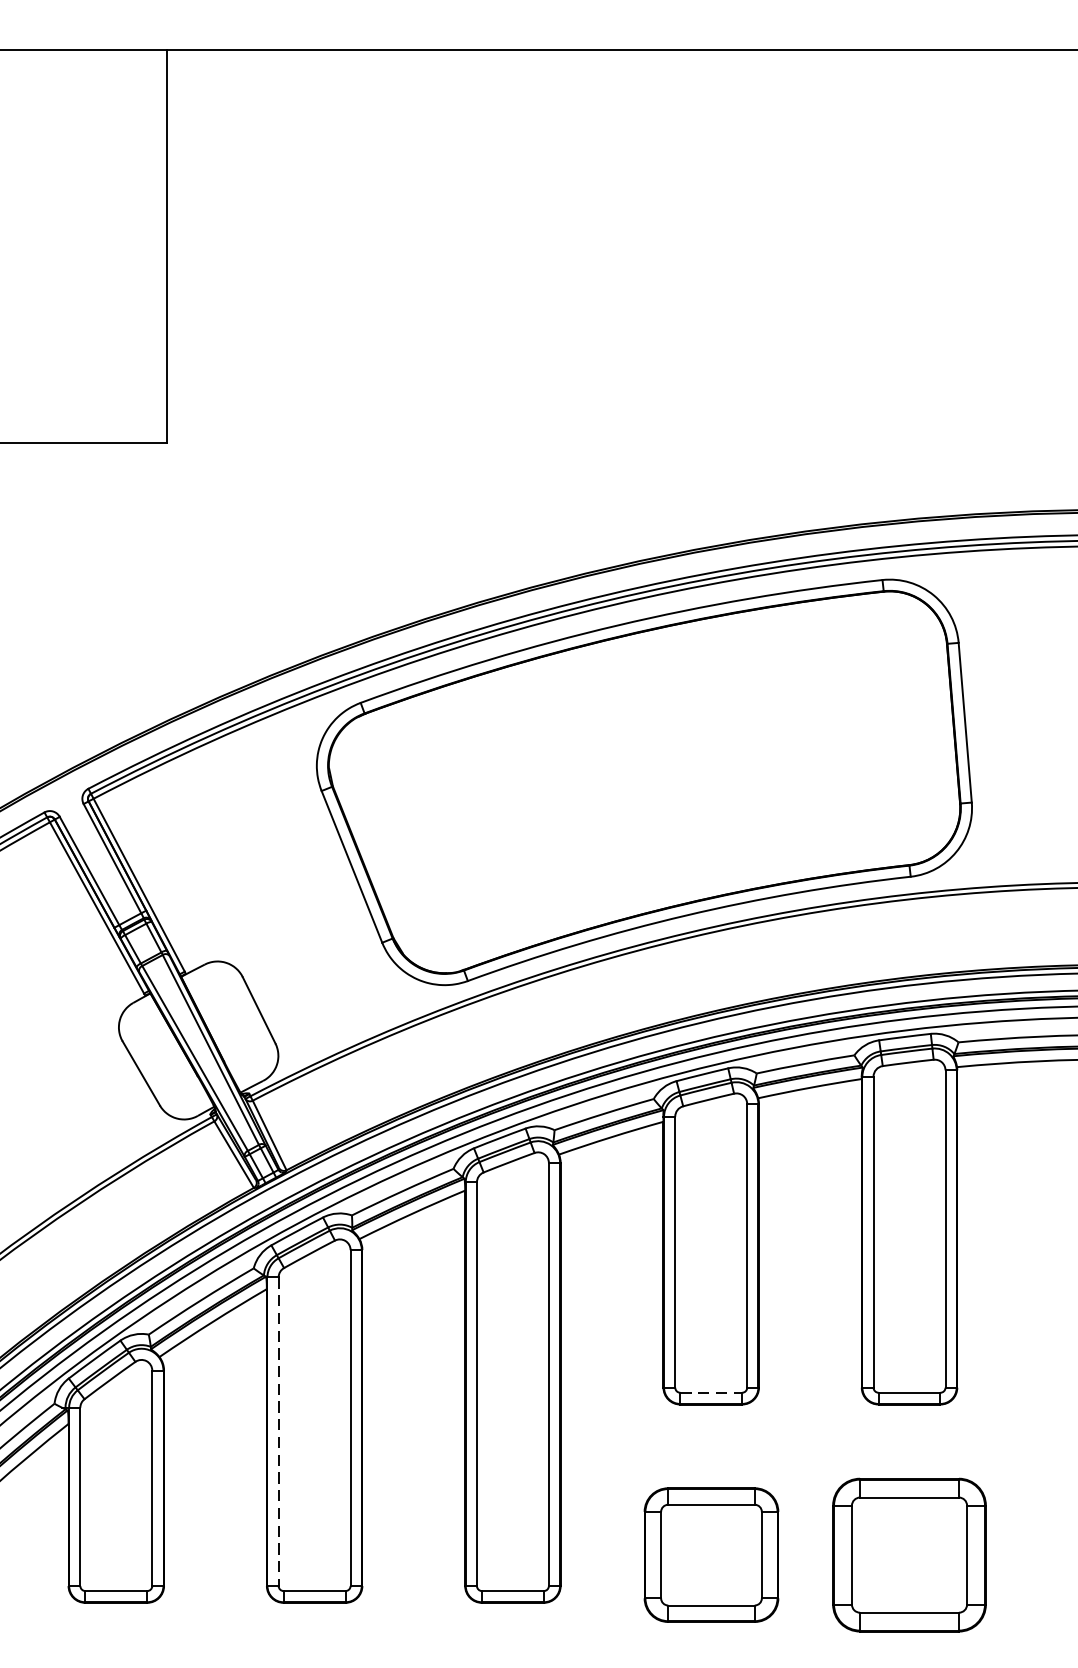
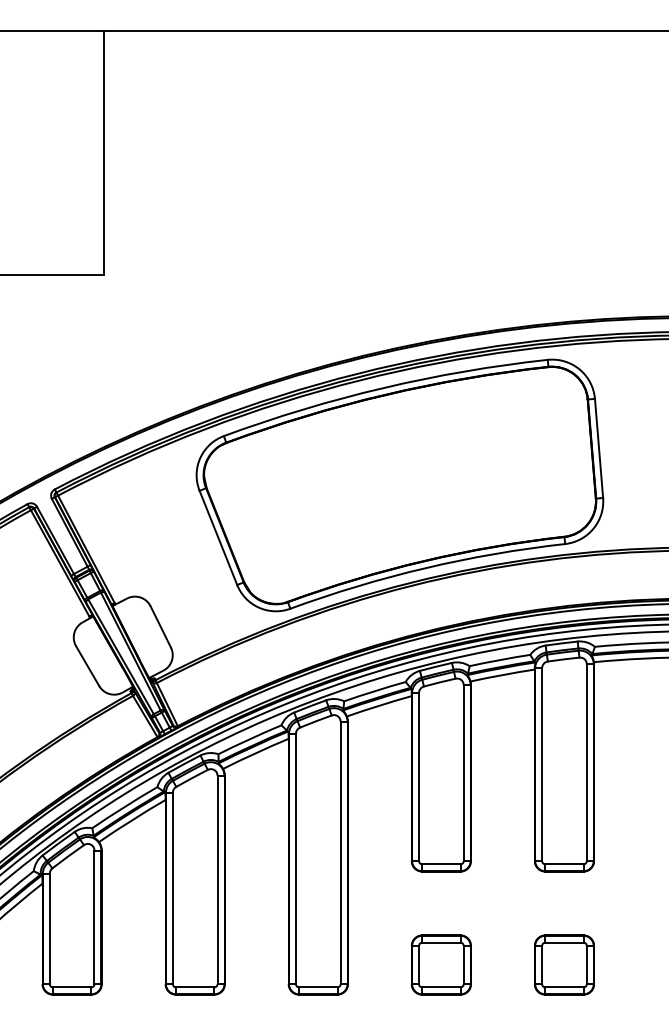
line: (711, 1393) -> (441, 864), dashed -> solid
line: (277, 1431) -> (172, 888), dashed -> solid
part: (709, 1554) -> (440, 964), size x0.71
part: (909, 1554) -> (564, 964), size x0.62

